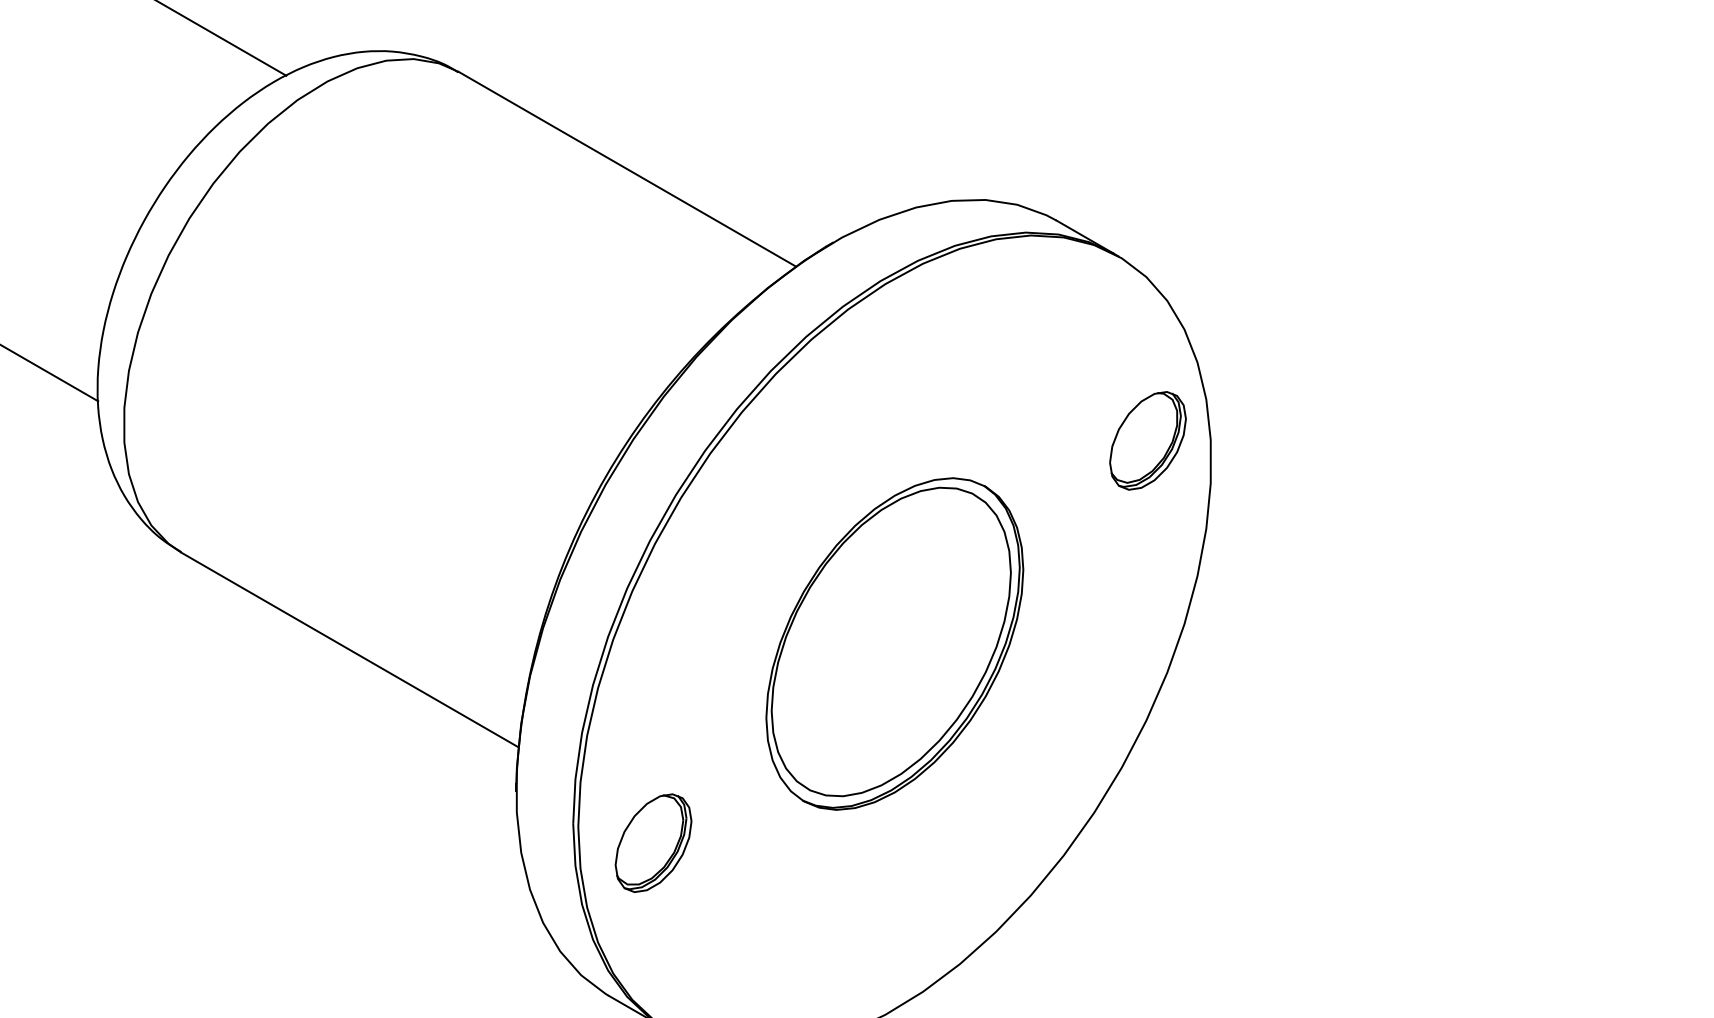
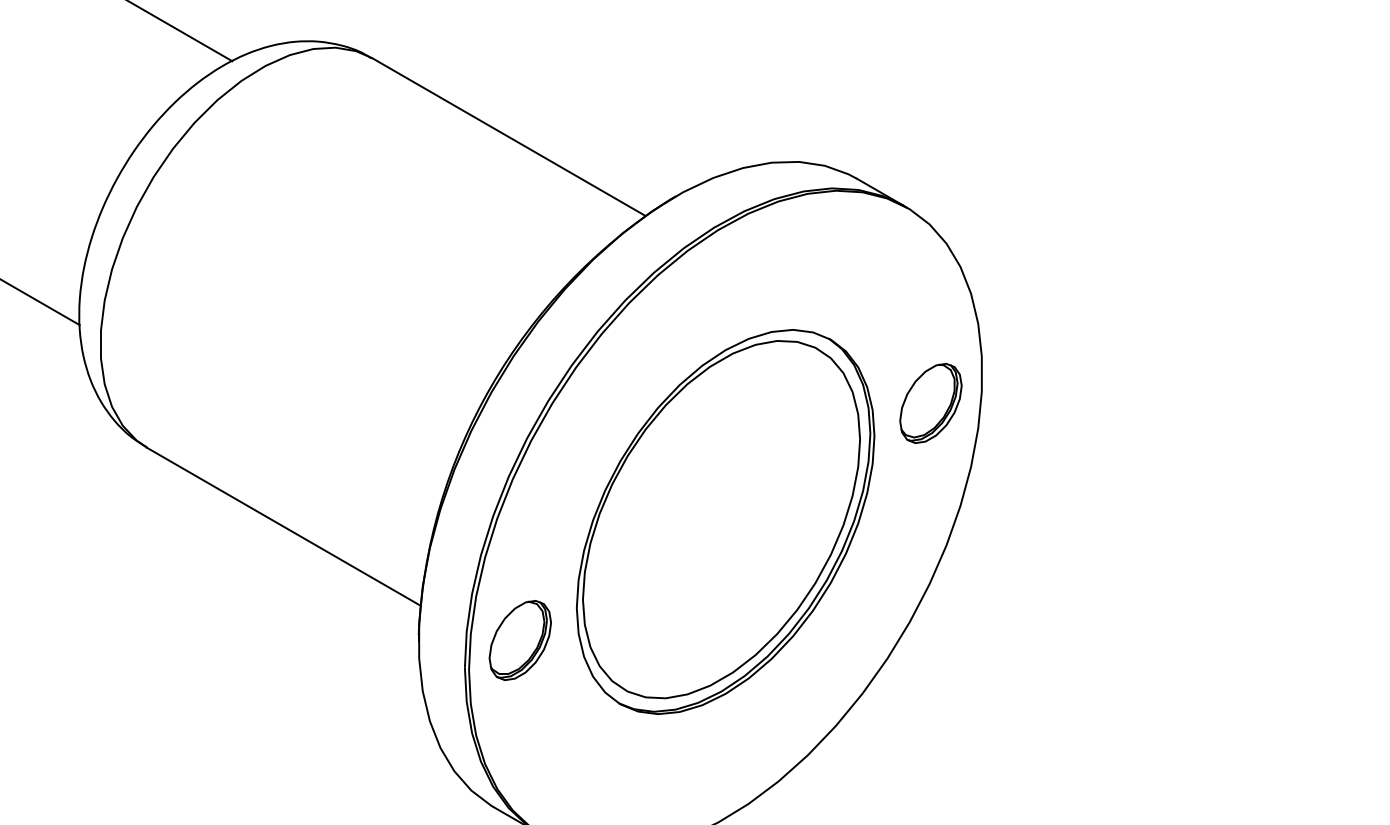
part: (1147, 440) -> (930, 403), moved
part: (894, 643) -> (725, 521), size x1.43
part: (653, 842) -> (520, 639), moved

